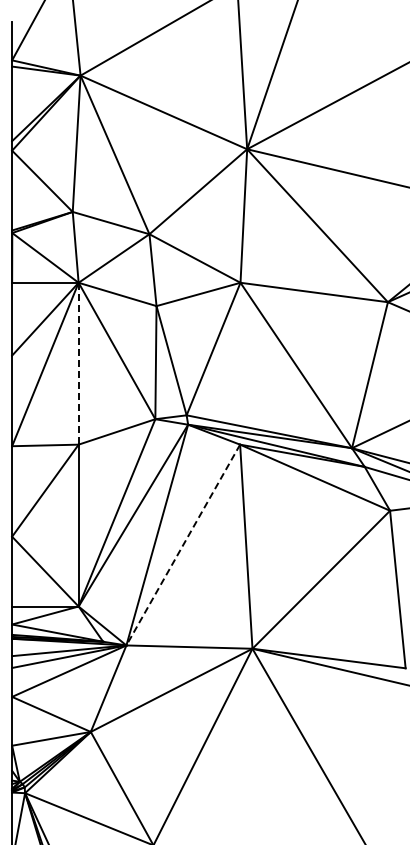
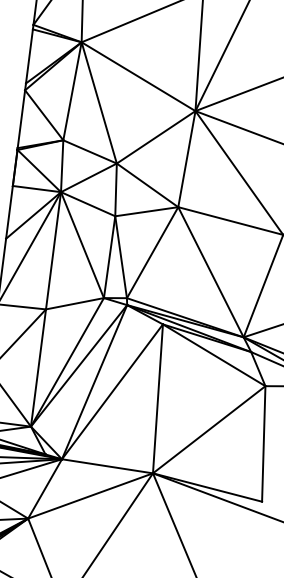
line: (78, 363) -> (53, 250), dashed -> solid
line: (183, 545) -> (112, 392), dashed -> solid

